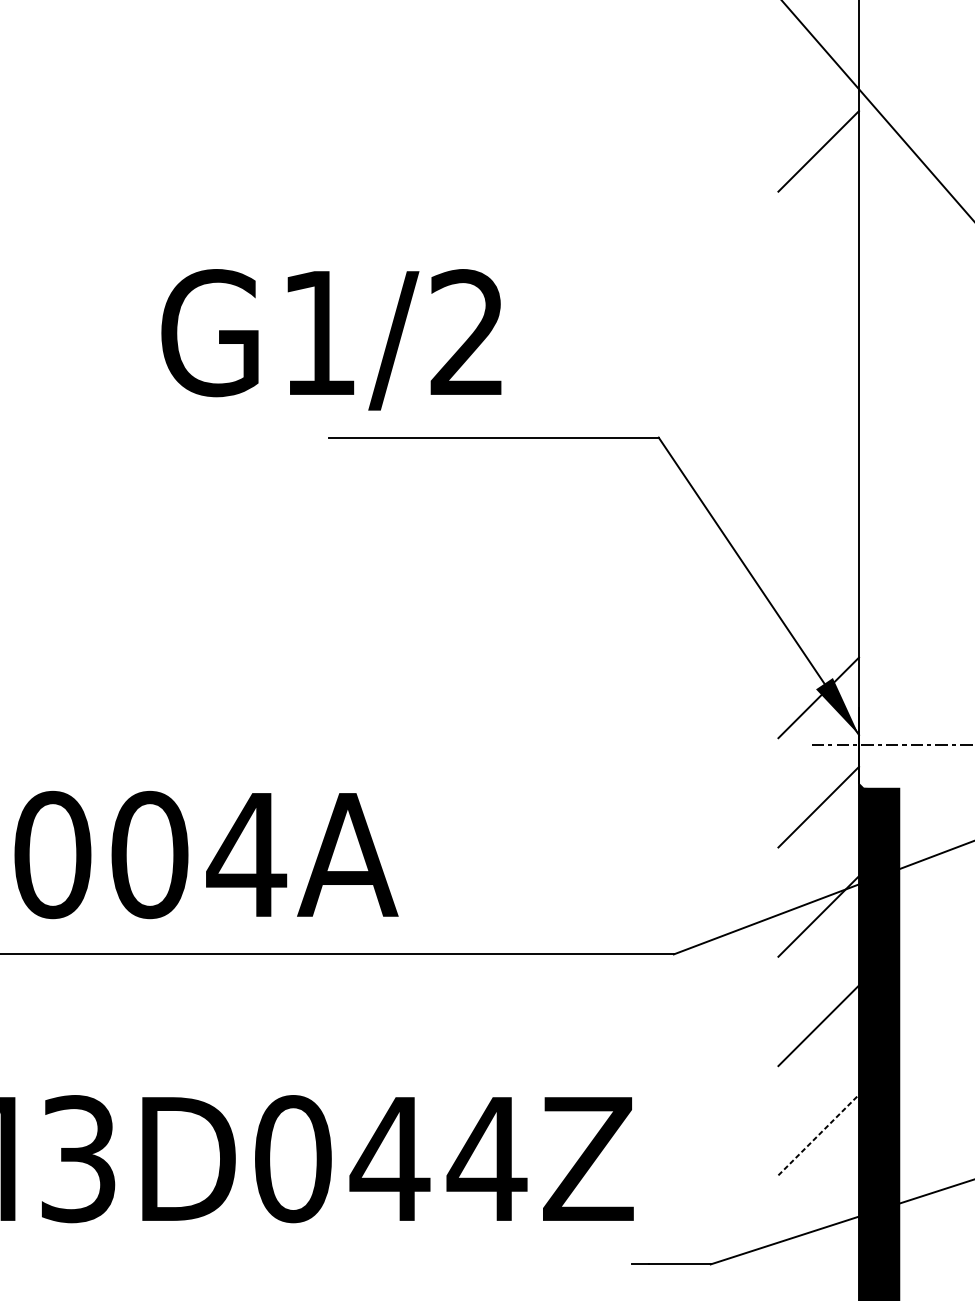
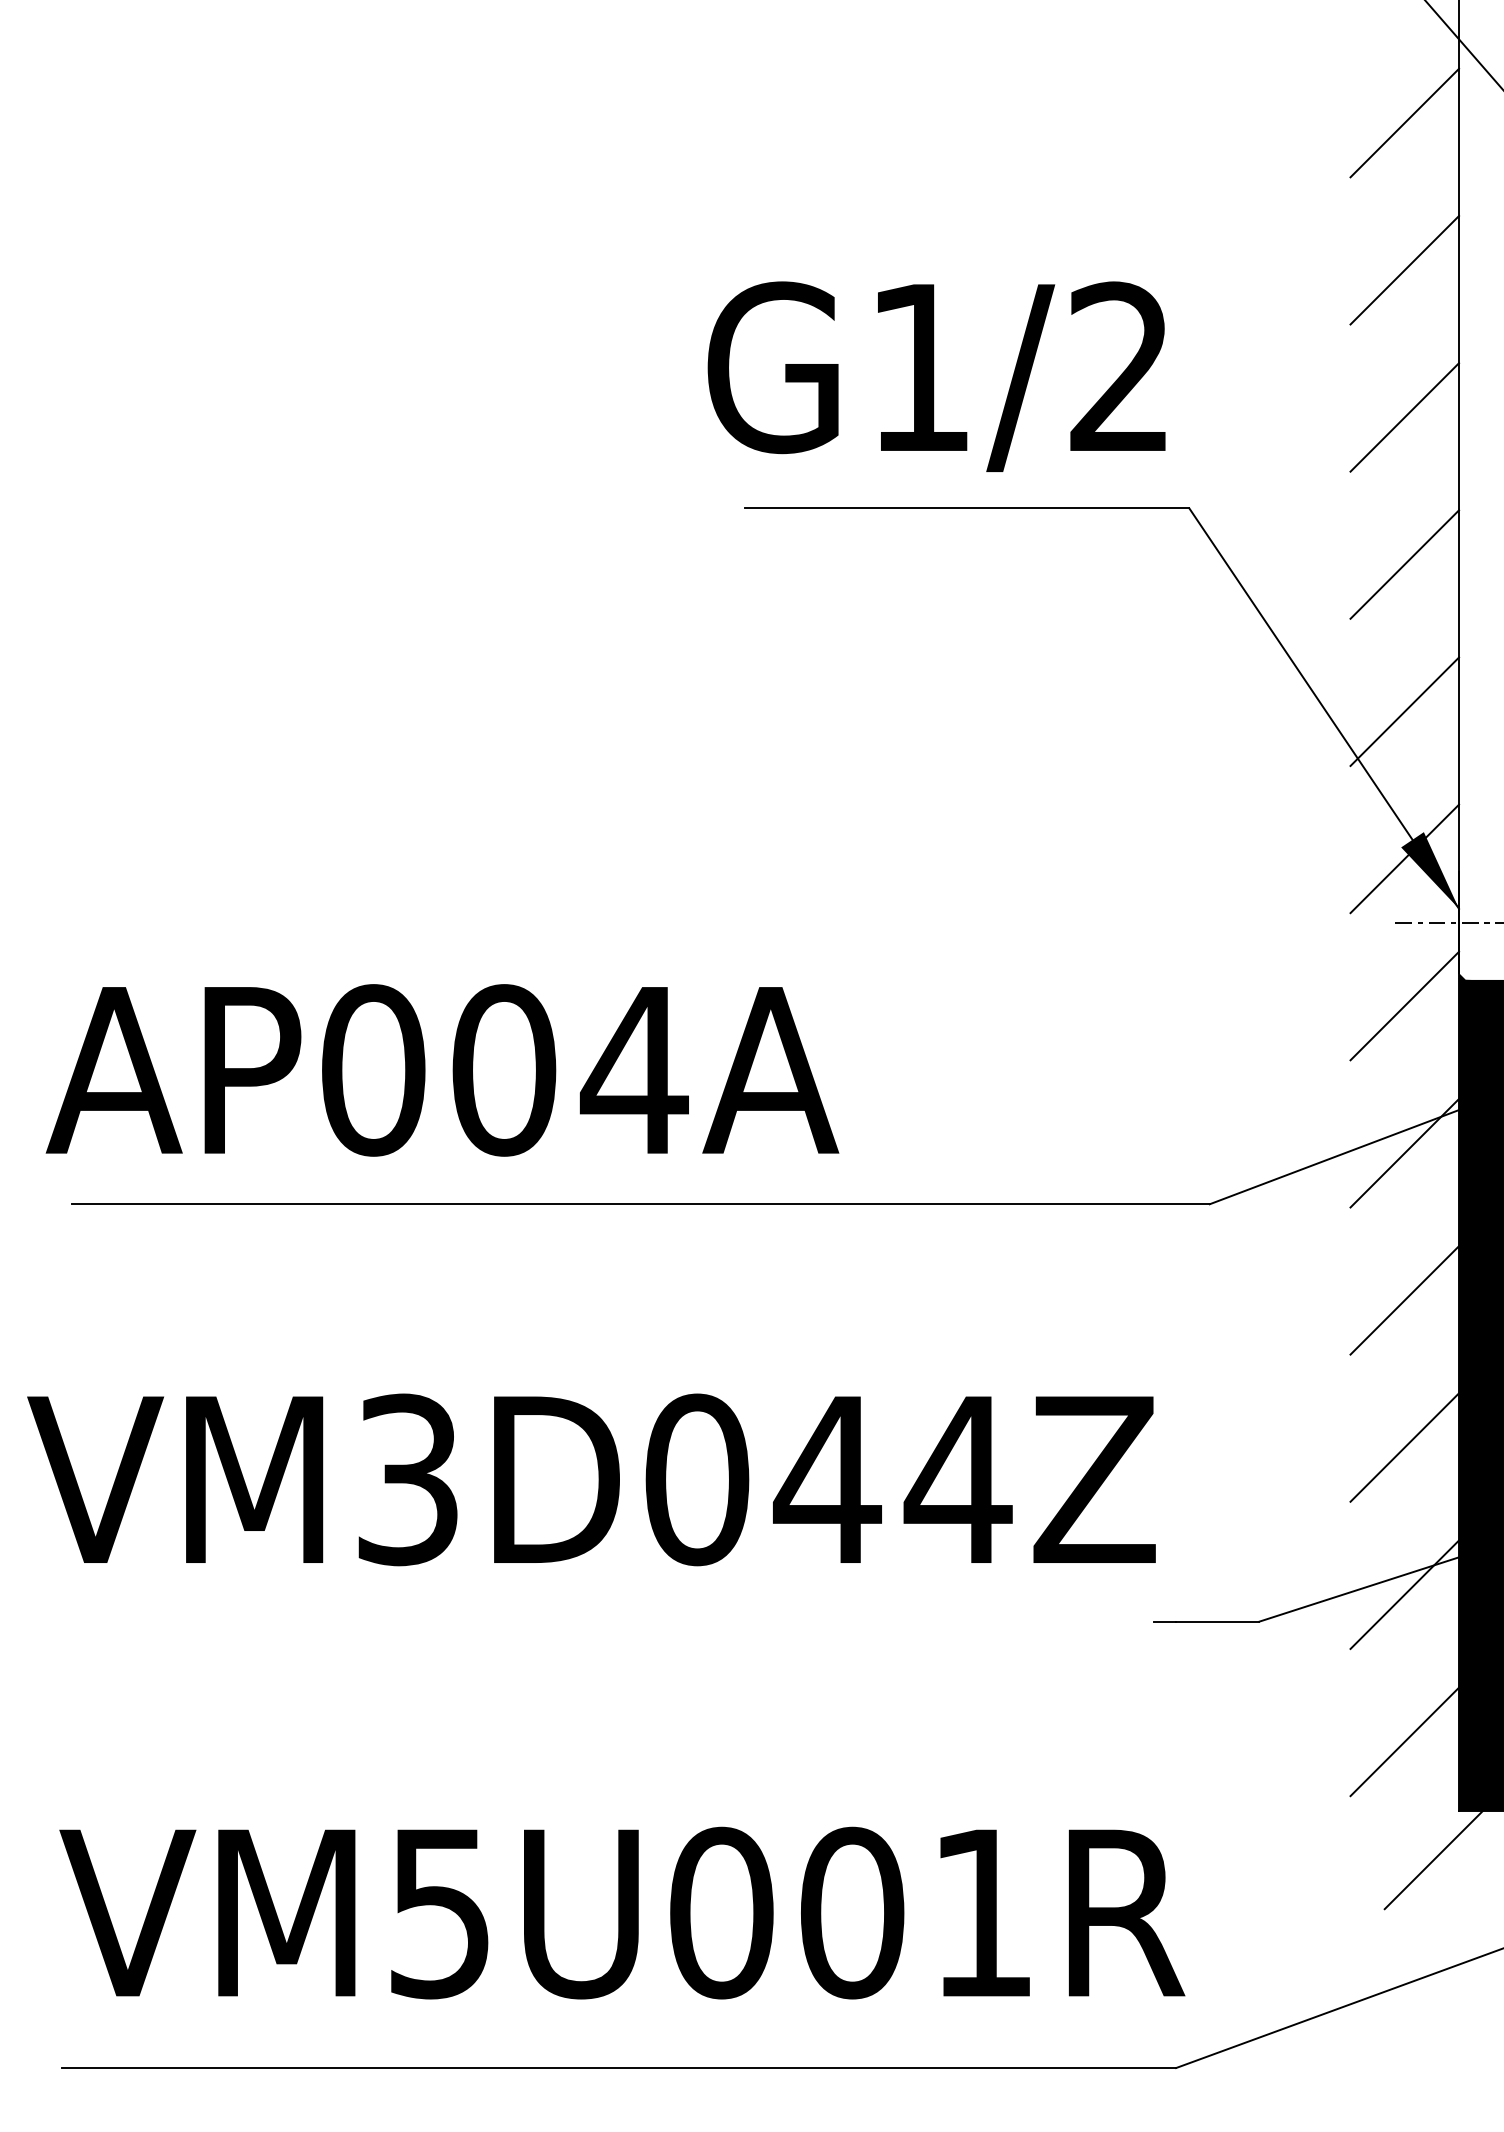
line: (818, 260) -> (1404, 269), added
text: (331, 339) -> (936, 376), moved
line: (818, 370) -> (1404, 417), added
line: (818, 479) -> (1404, 564), added
line: (818, 588) -> (1404, 711), added
line: (818, 1135) -> (1404, 1447), dashed -> solid
line: (818, 1244) -> (1404, 1594), added

